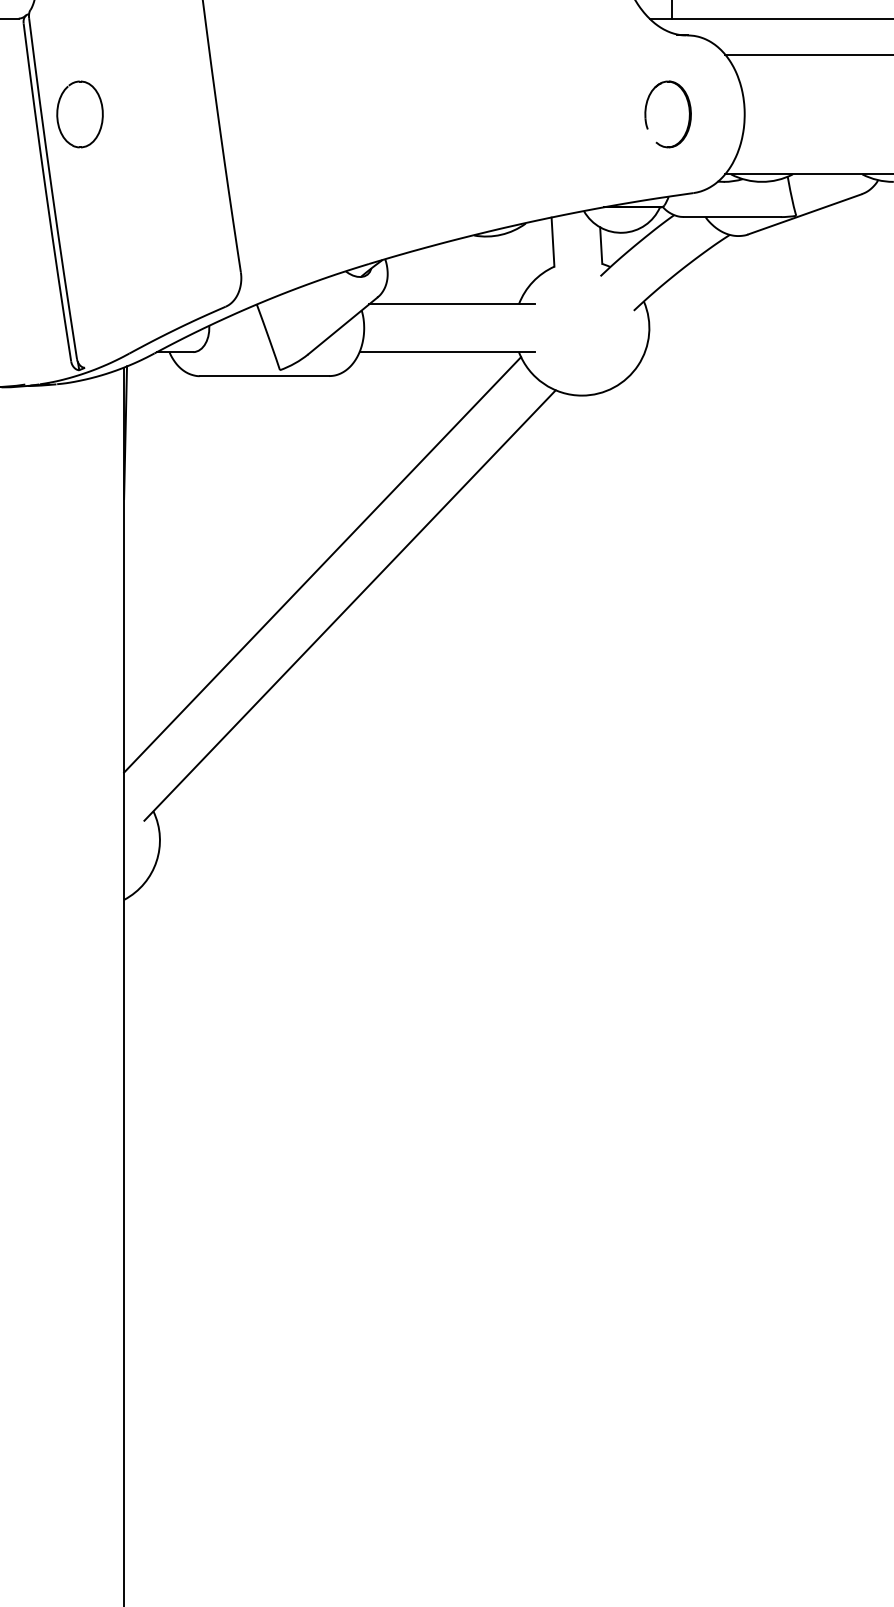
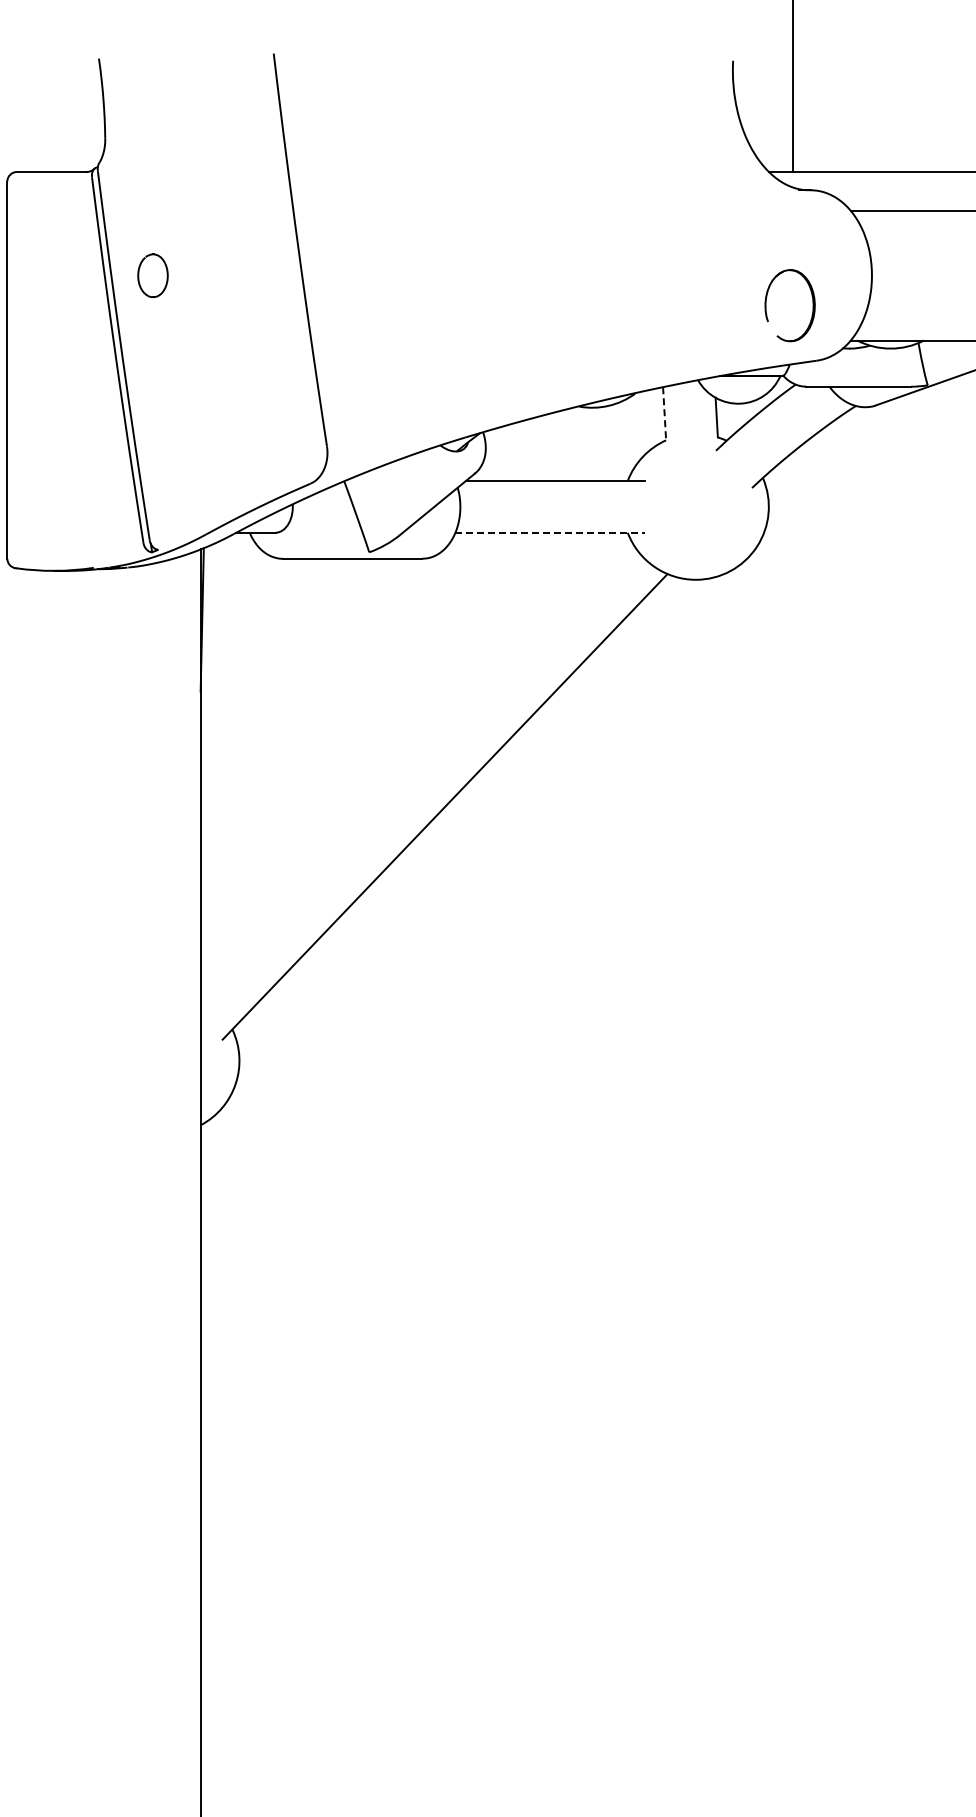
part: (79, 114) -> (152, 275), size x0.6
part: (646, 114) -> (766, 305), moved
line: (552, 241) -> (664, 413), solid -> dashed
line: (447, 351) -> (550, 532), solid -> dashed
line: (322, 564) -> (415, 762), removed

